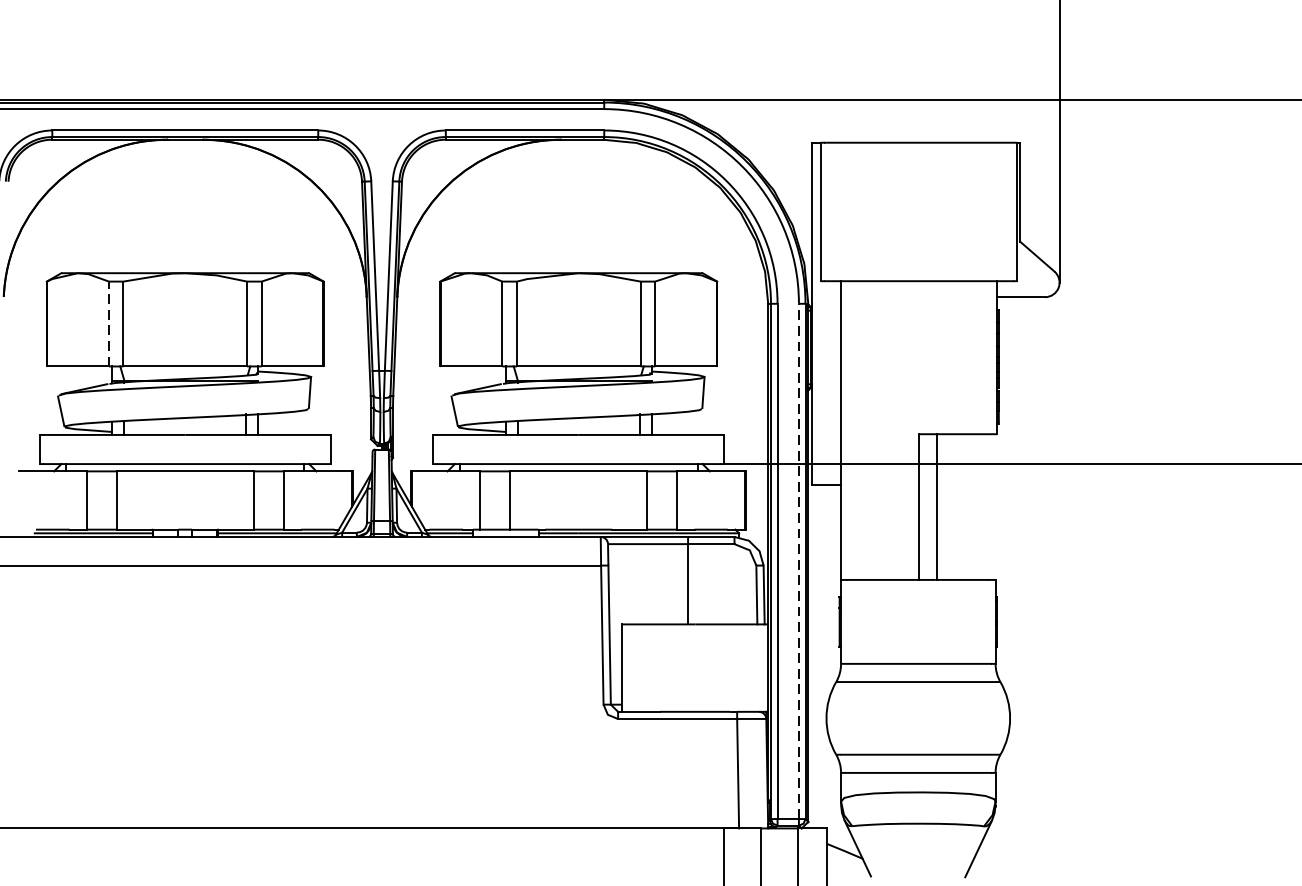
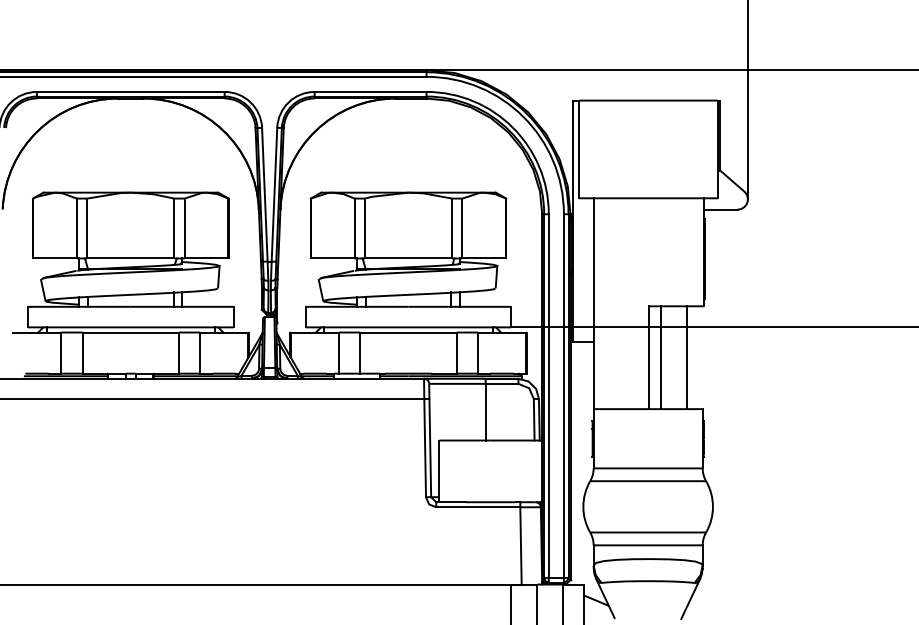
line: (108, 323) -> (76, 228), dashed -> solid
line: (972, 506) -> (686, 357), added
line: (798, 562) -> (563, 396), dashed -> solid

